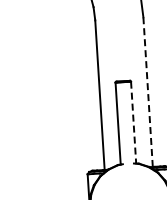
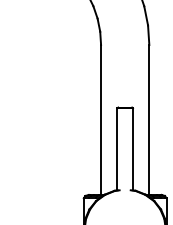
line: (148, 91) -> (149, 119), dashed -> solid
line: (133, 122) -> (132, 149), dashed -> solid

